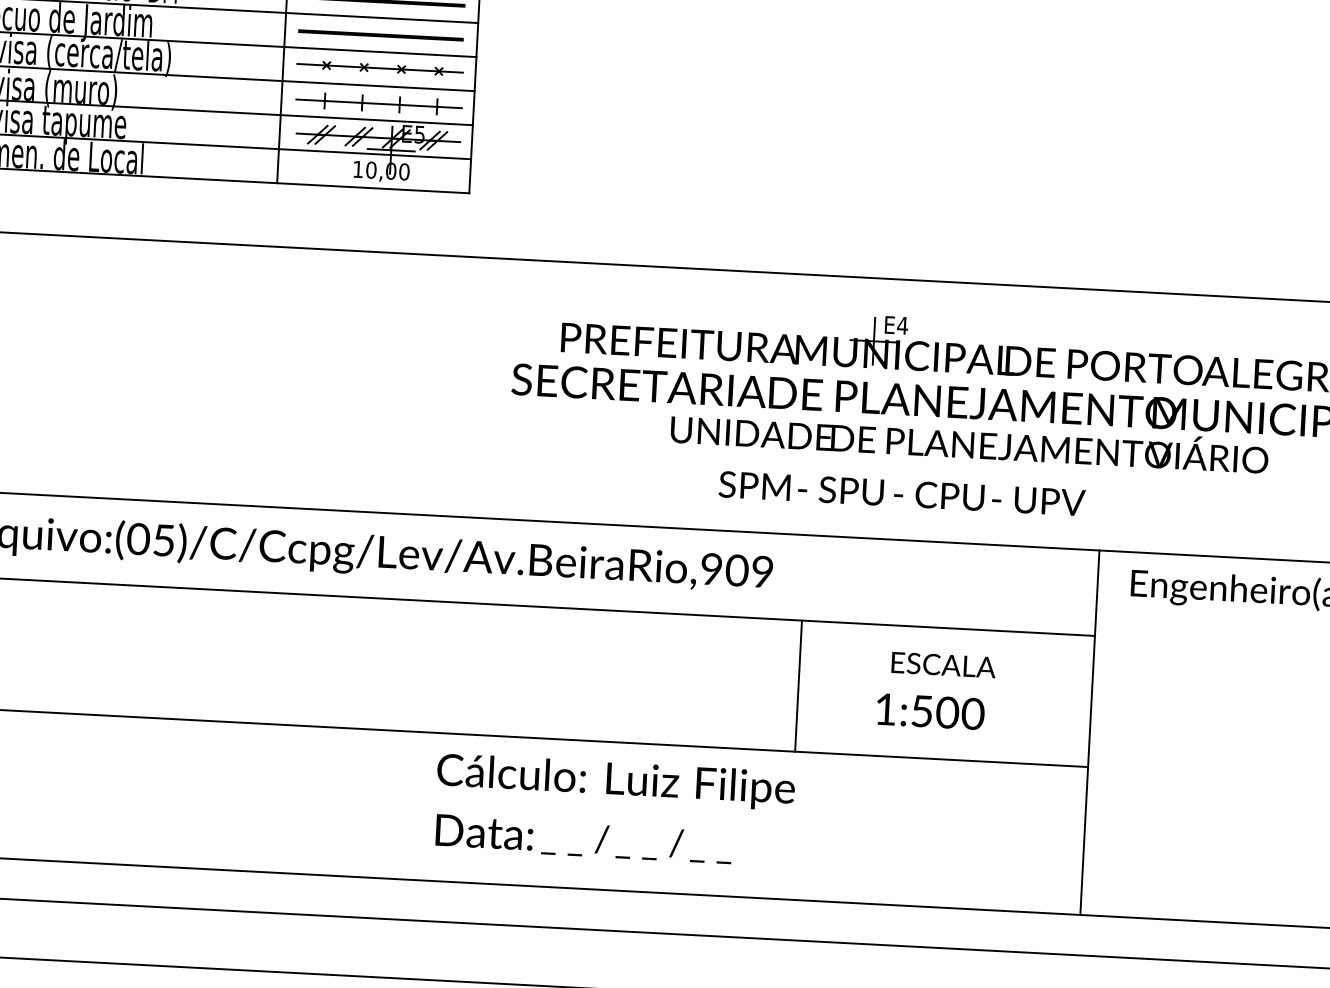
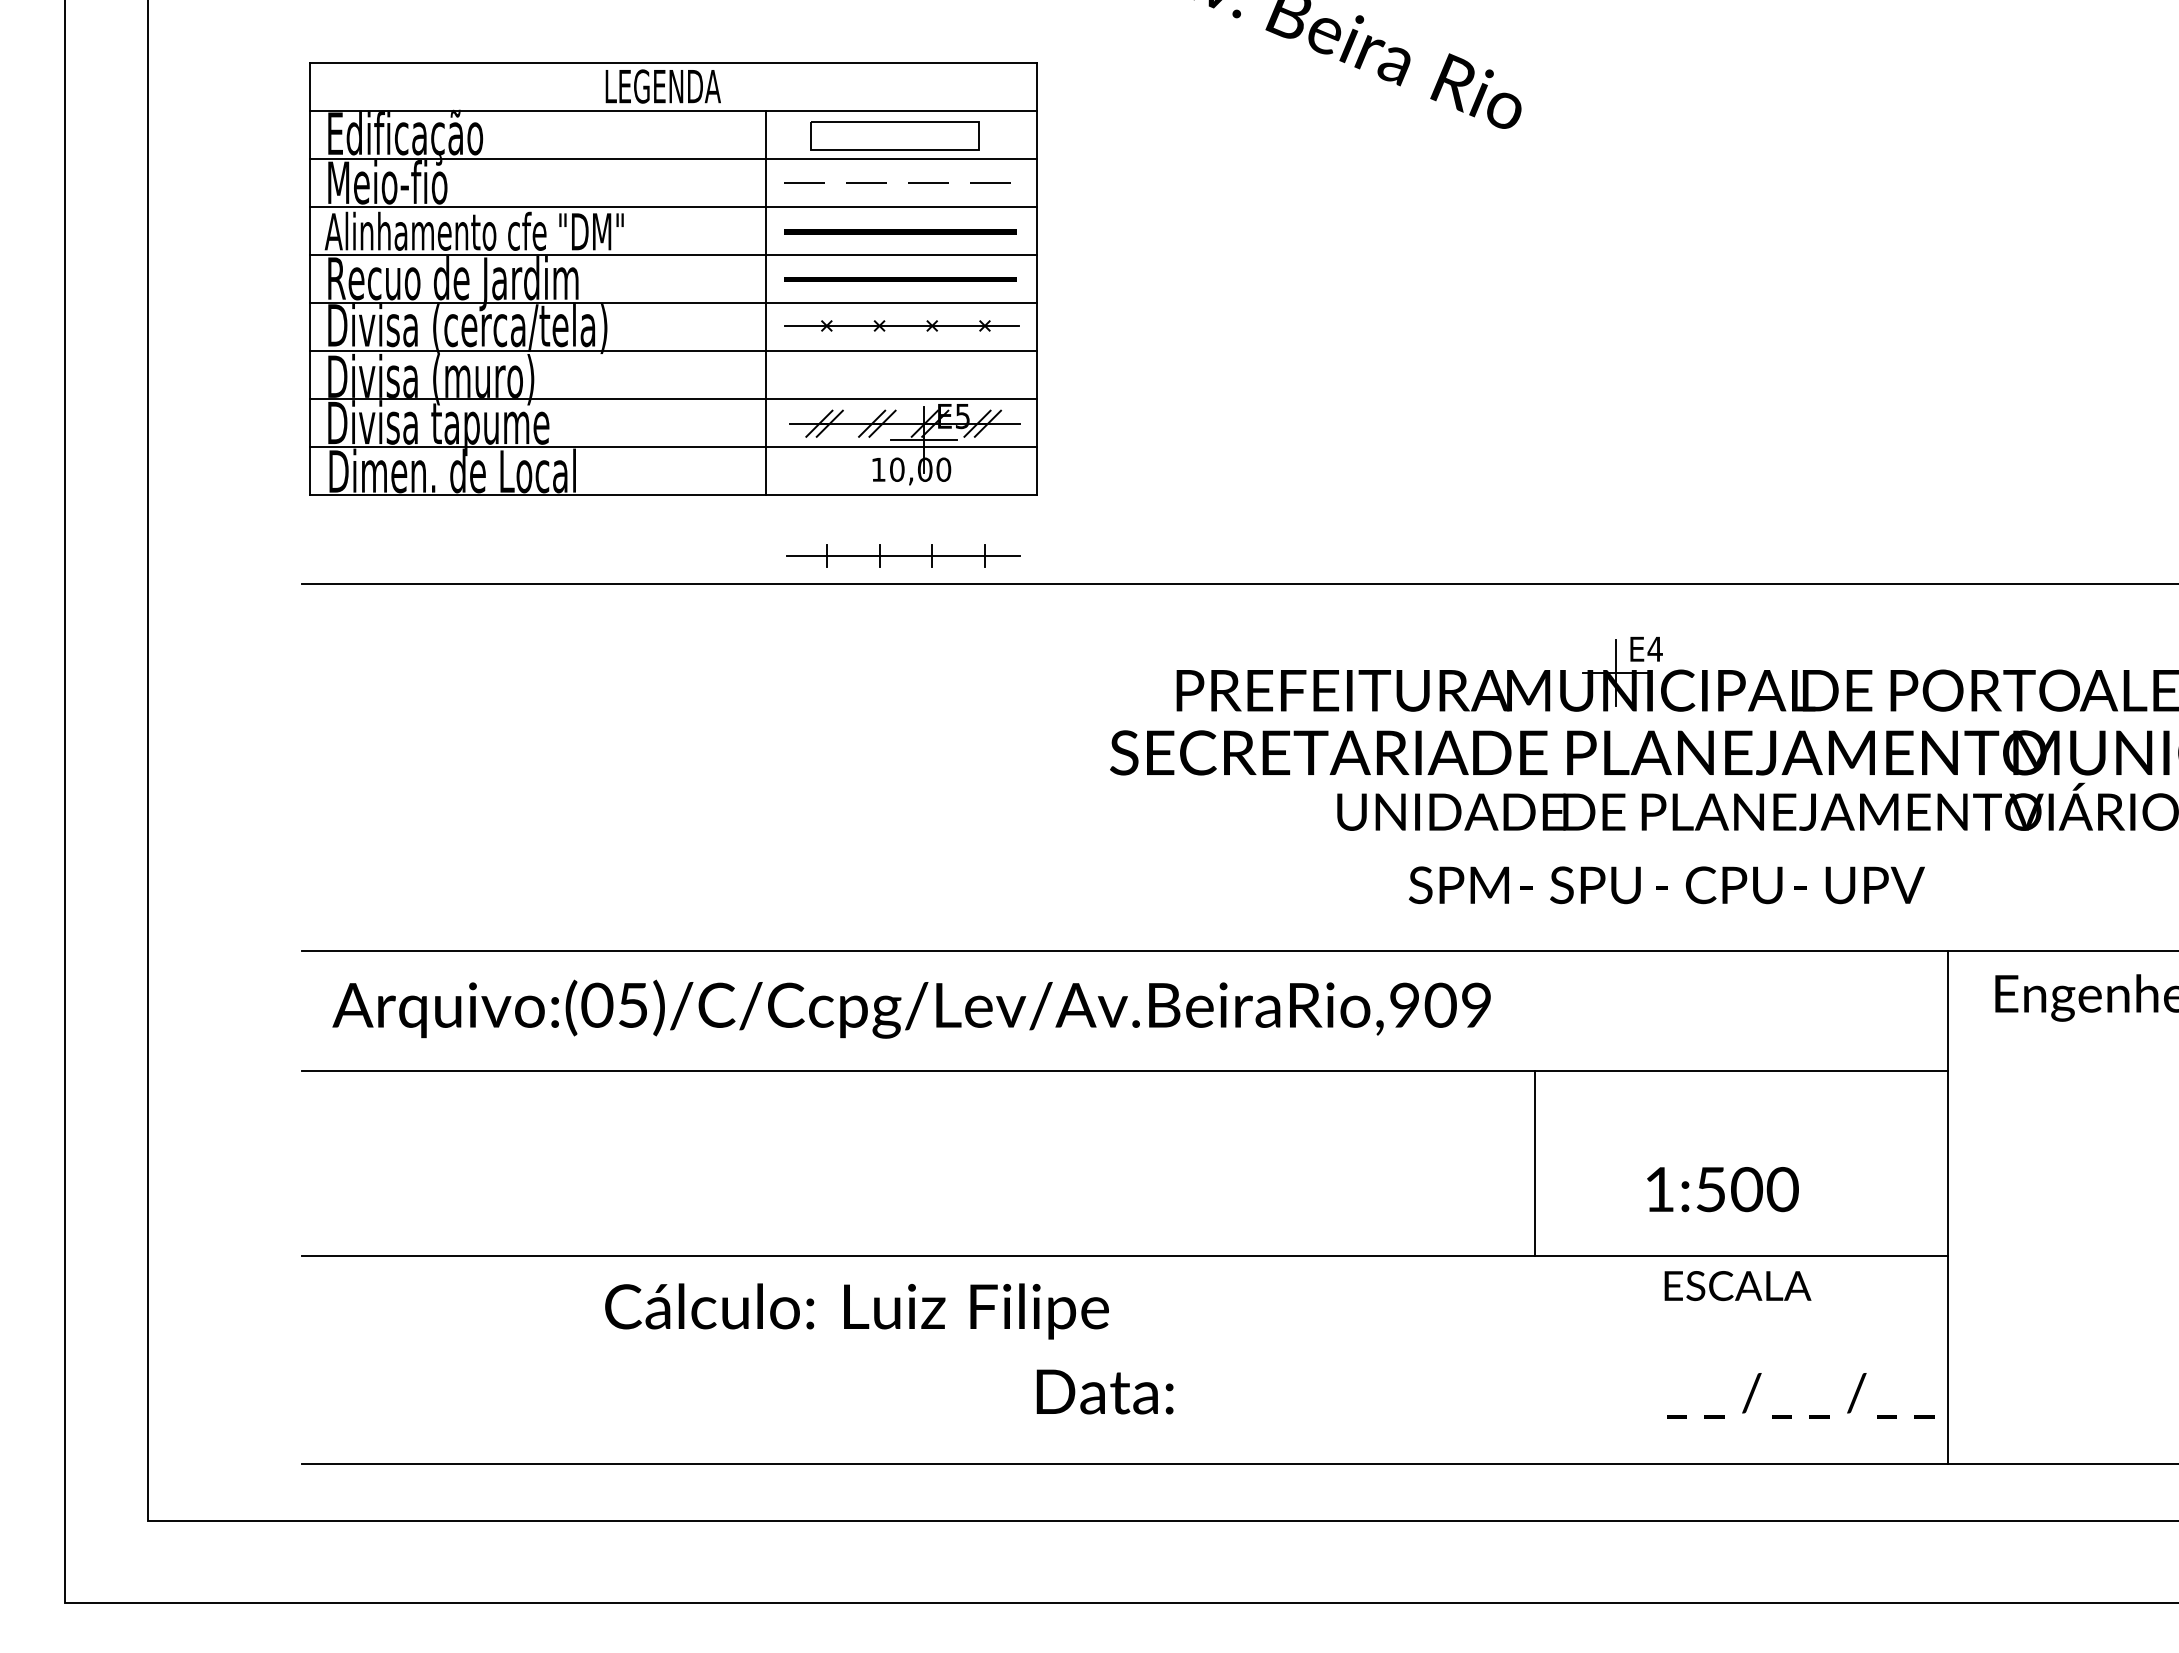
part: (379, 103) -> (903, 555), moved
text: (943, 665) -> (1737, 1286), moved
text: (615, 782) -> (856, 1311), moved
text: (636, 842) -> (1800, 1395), moved

